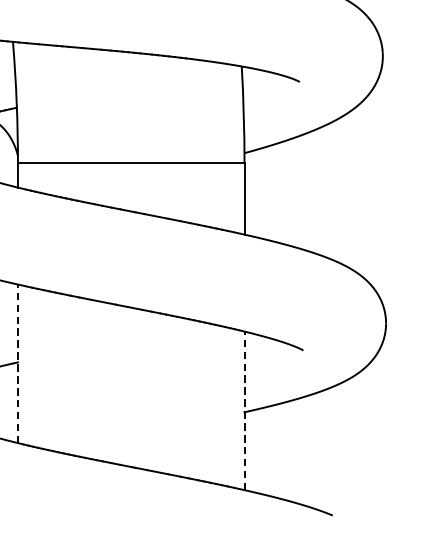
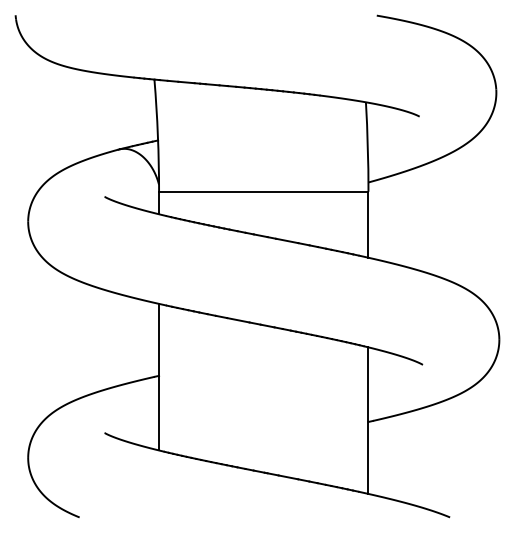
line: (18, 363) -> (159, 376), dashed -> solid
line: (244, 410) -> (368, 420), dashed -> solid

